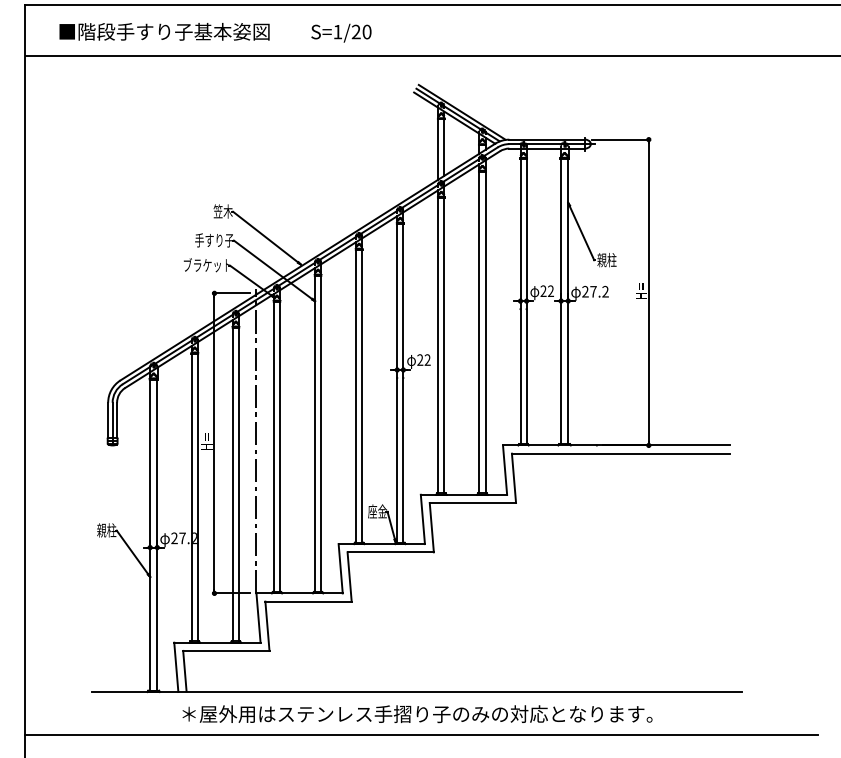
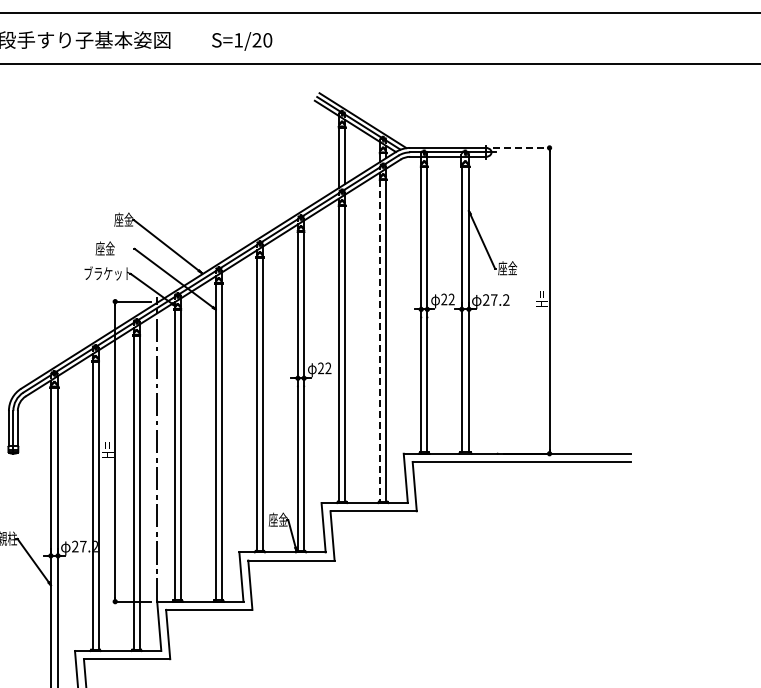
line: (621, 139) -> (522, 147), solid -> dashed
text: (222, 211) -> (123, 219), 笠木 -> 座金
text: (213, 240) -> (114, 248), 手すり子 -> 座金
text: (606, 260) -> (507, 268), 親柱 -> 座金
line: (479, 332) -> (380, 340), solid -> dashed

